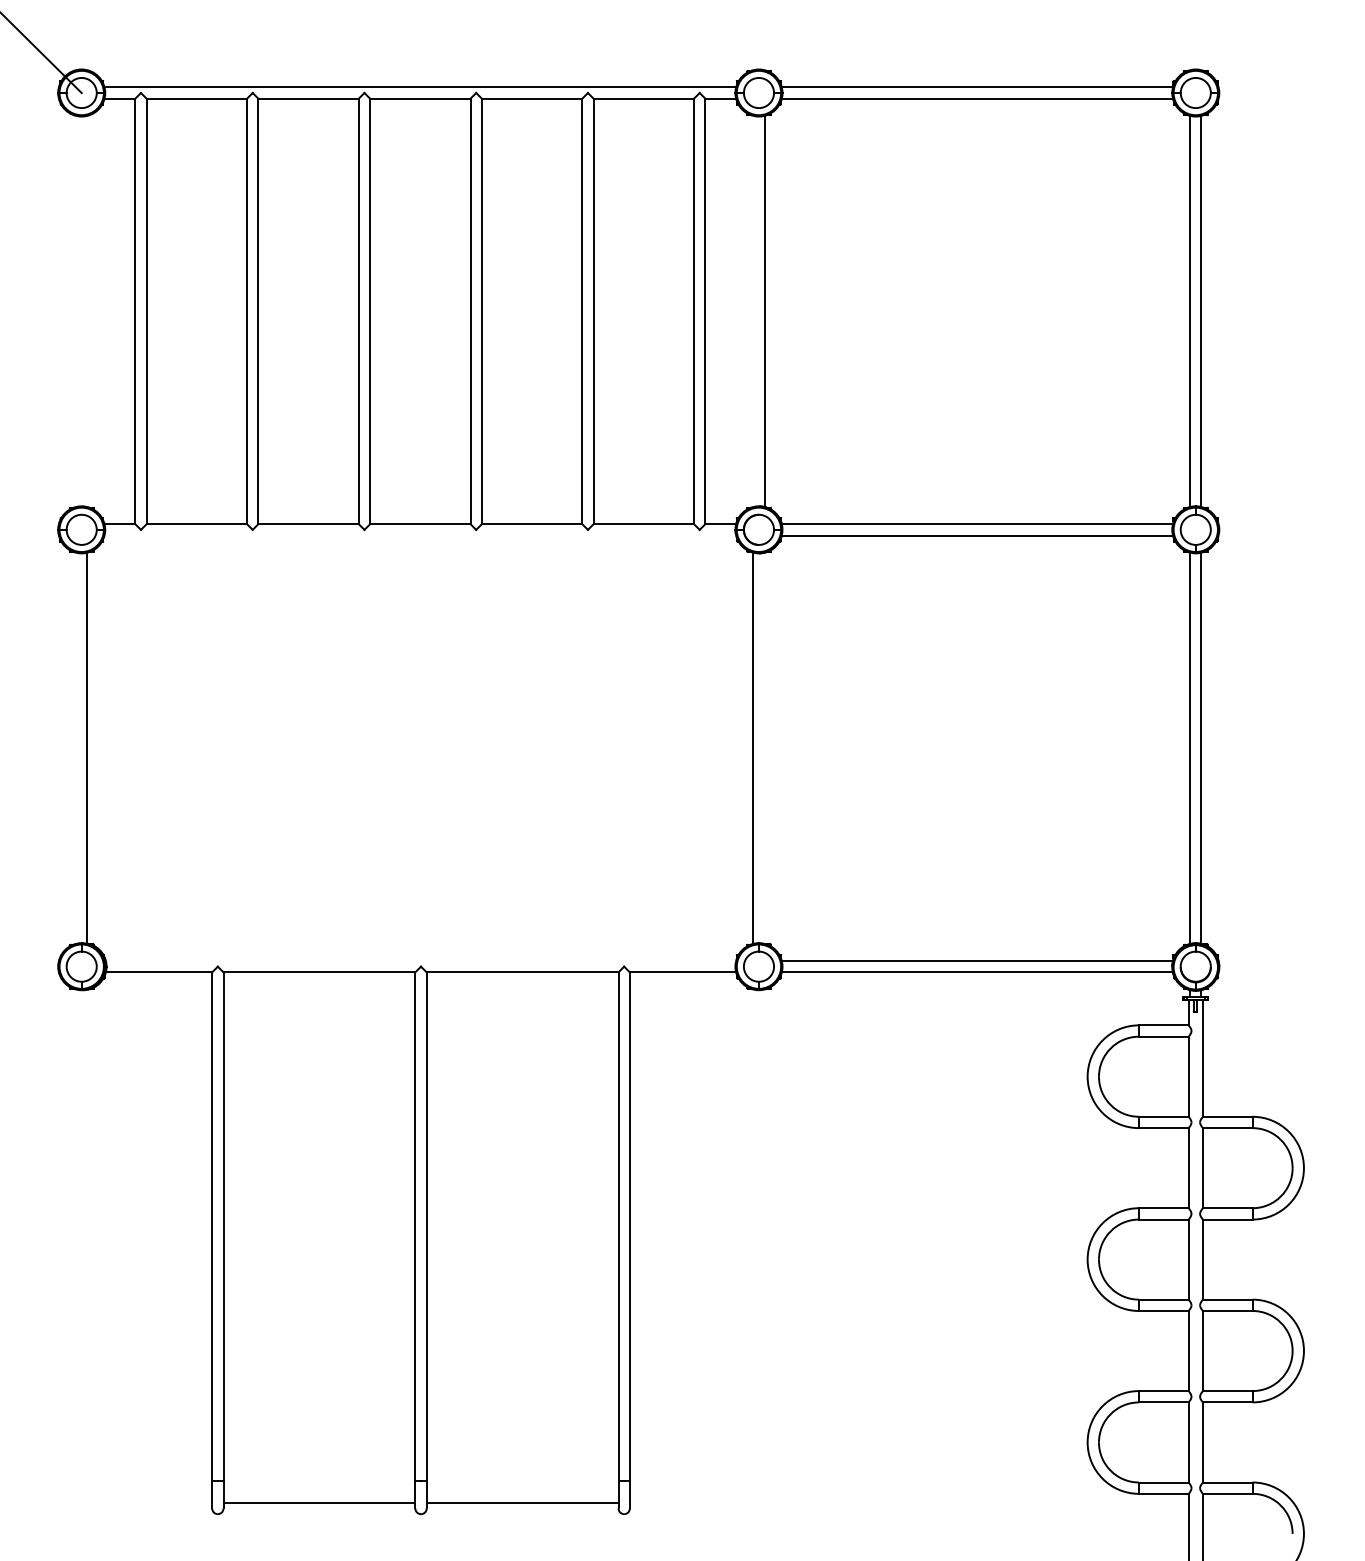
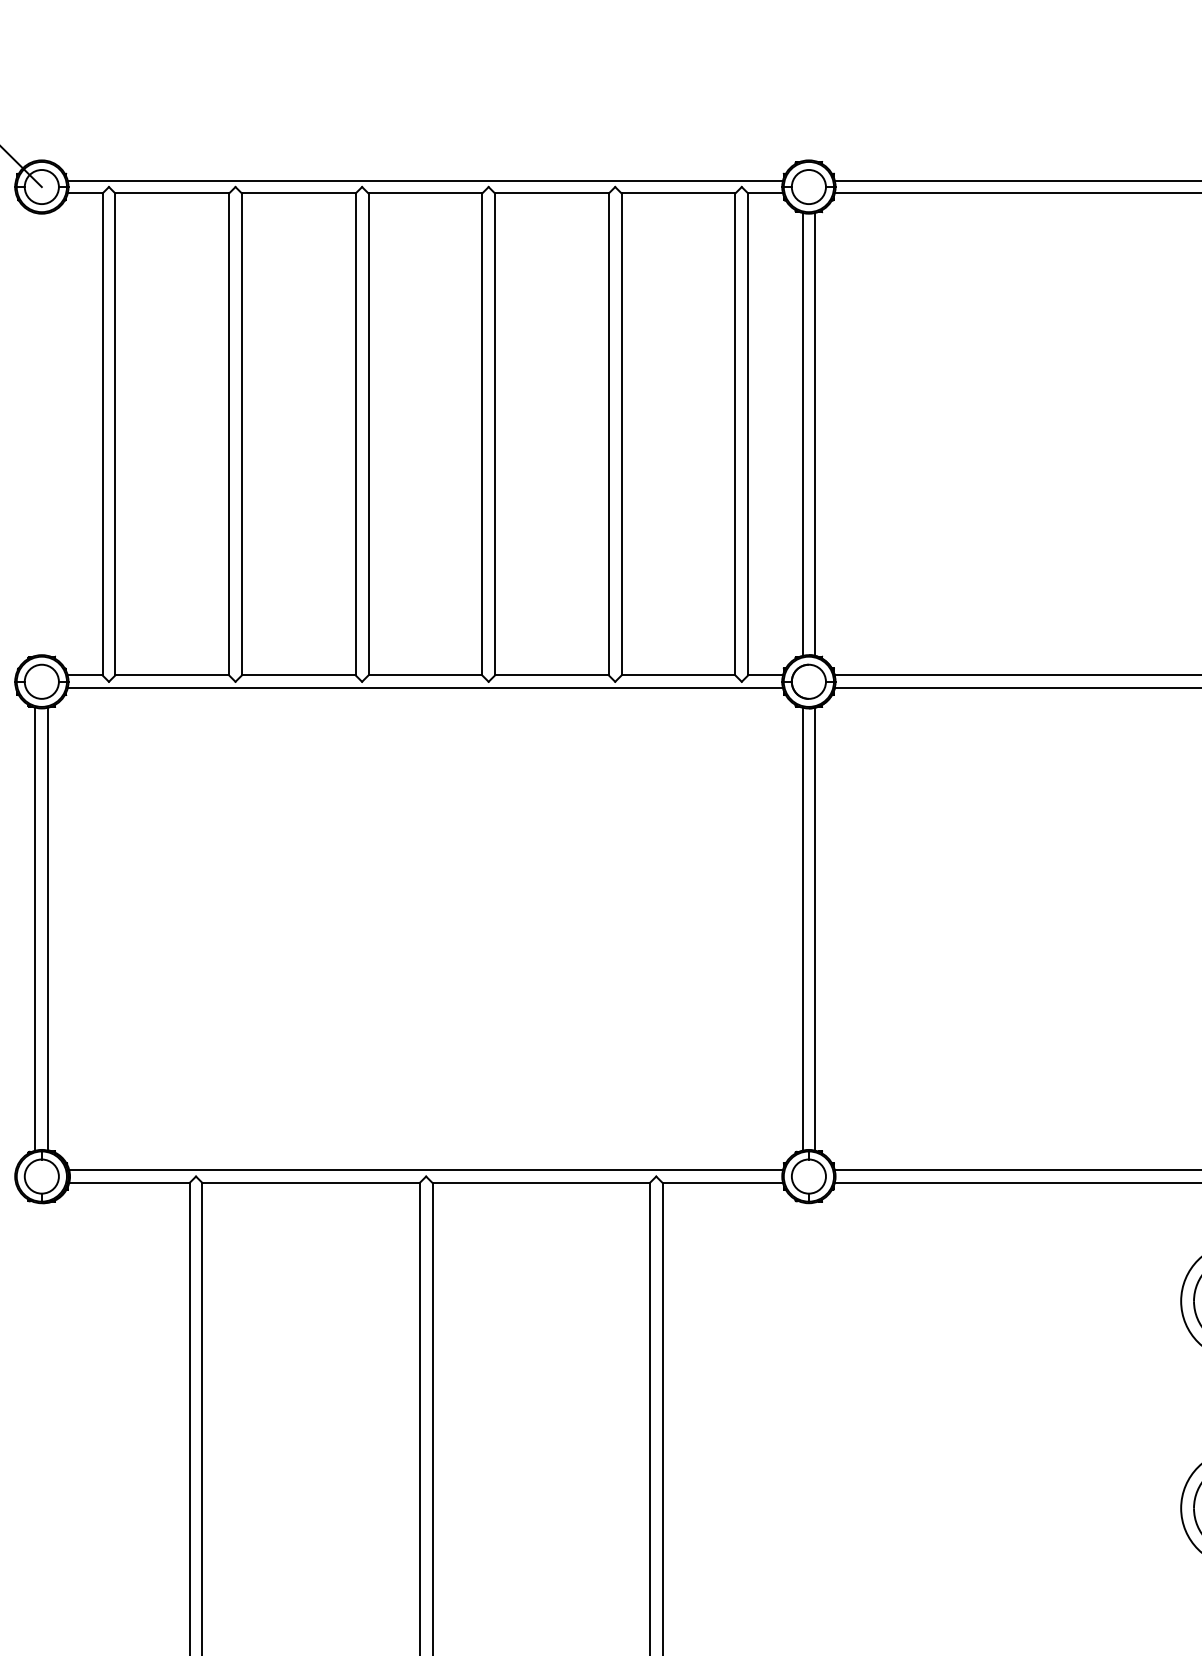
line: (753, 311) -> (802, 434), added
line: (420, 535) -> (425, 688), added
line: (76, 747) -> (35, 928), added
line: (764, 747) -> (815, 928), added
line: (420, 961) -> (425, 1170), added

